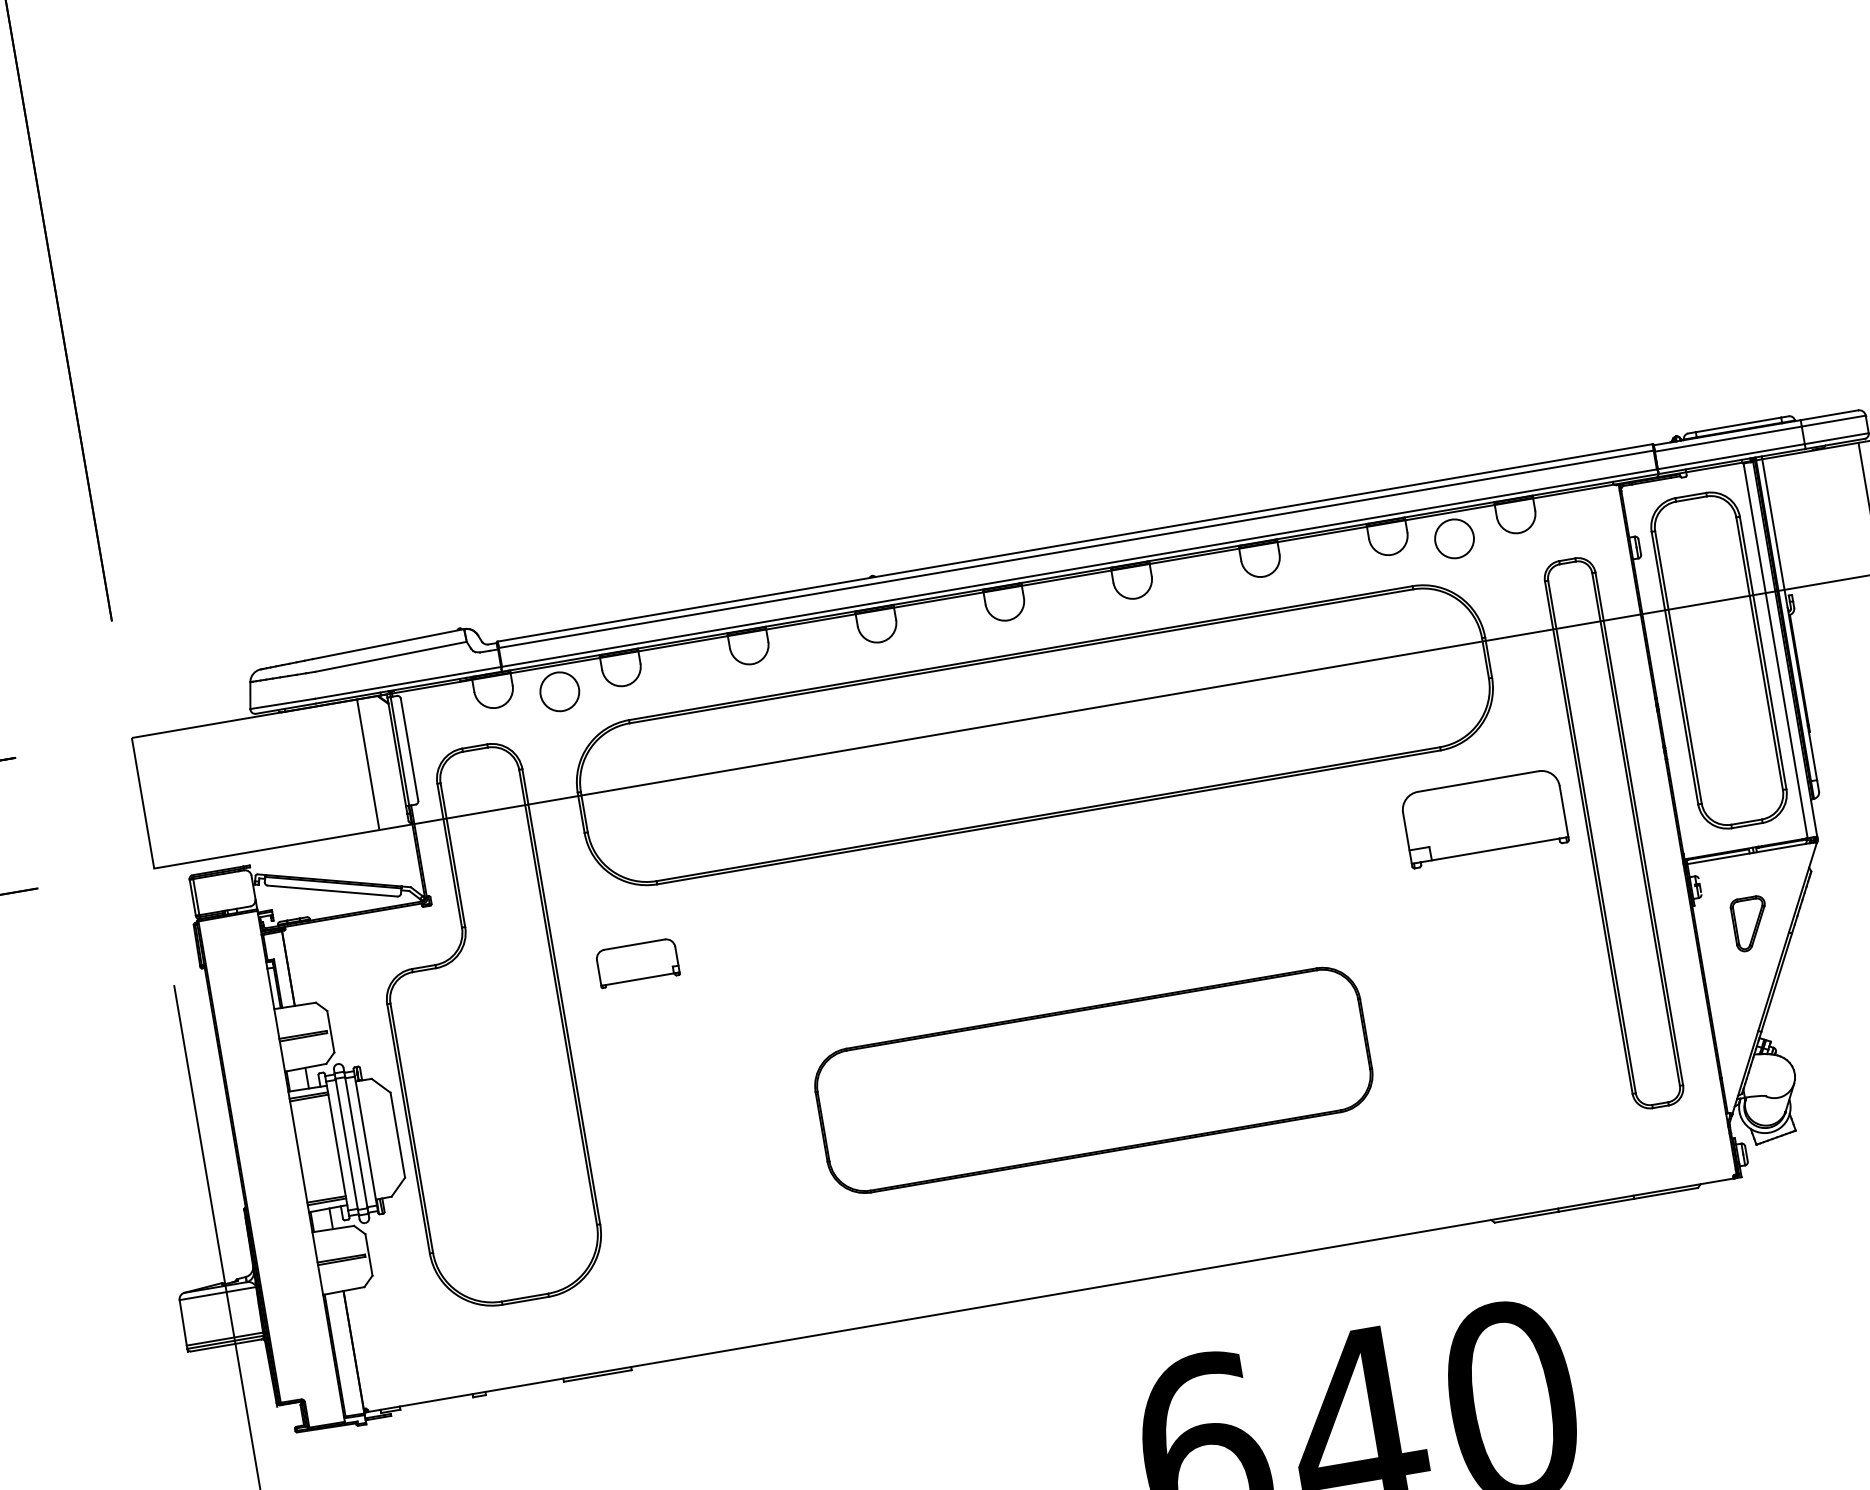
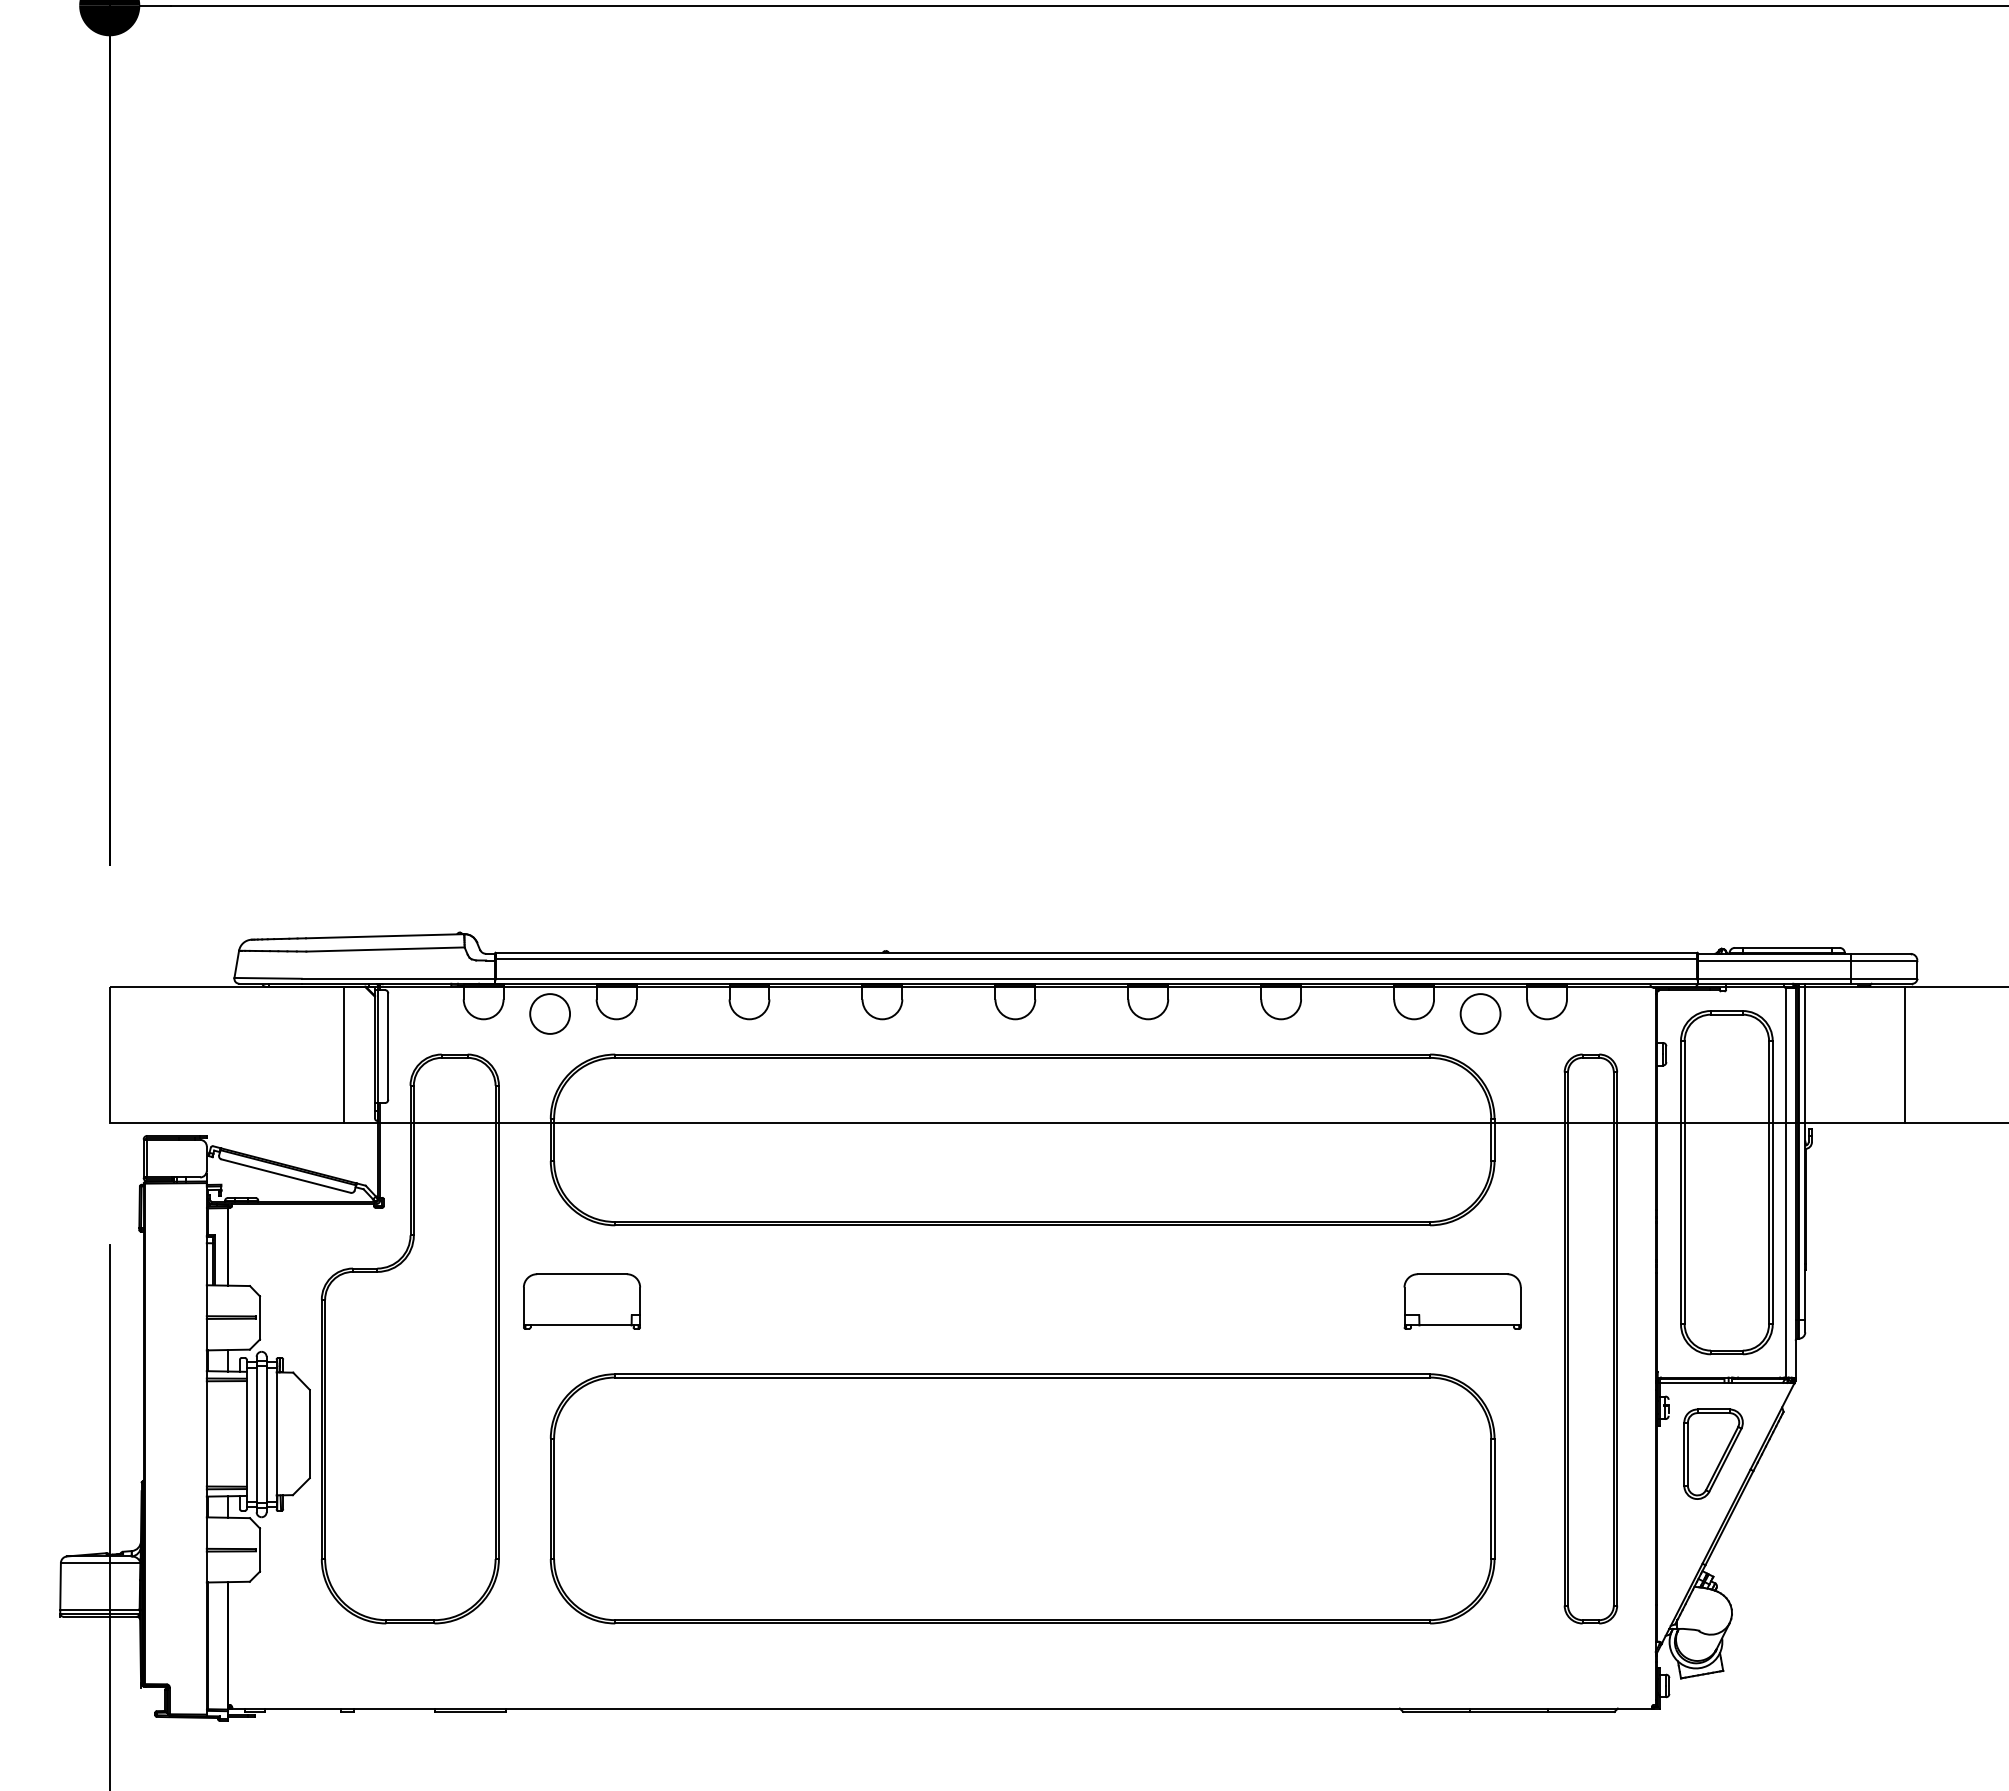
part: (1484, 818) -> (1462, 1301), size x0.71
part: (1750, 923) -> (1713, 1453), size x1.67
part: (637, 963) -> (581, 1301), size x1.43
part: (1093, 1080) -> (1022, 1498), size x1.67

